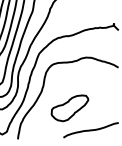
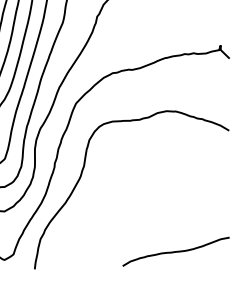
part: (69, 108) -> (134, 209), removed

